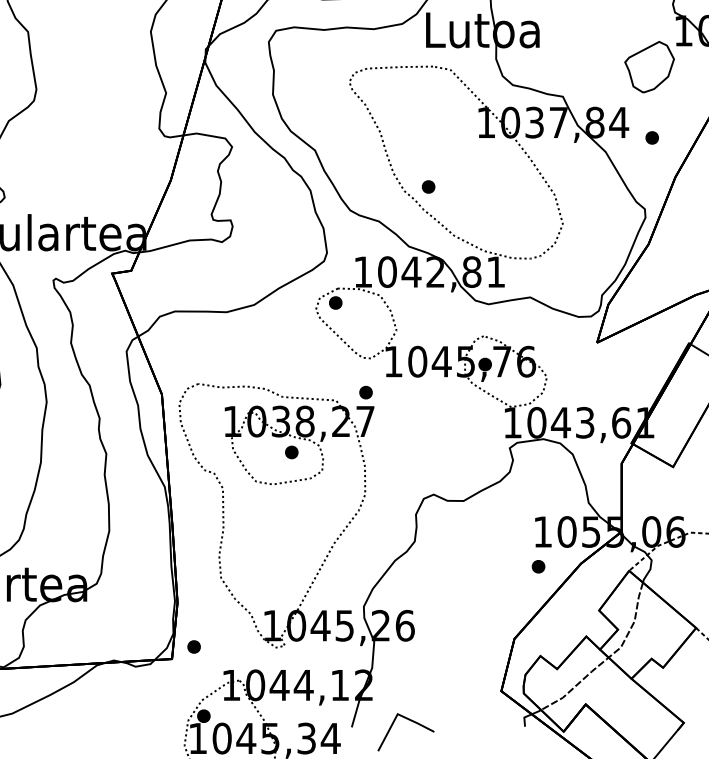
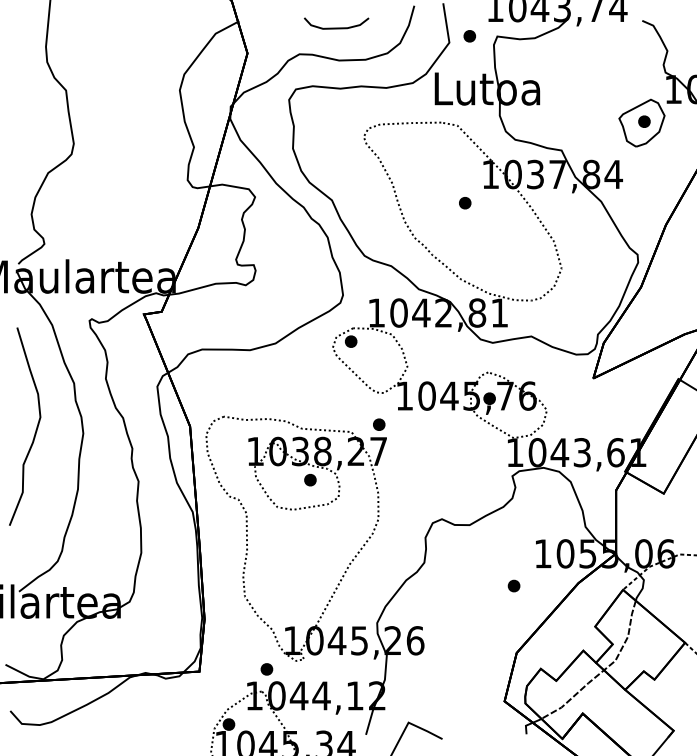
part: (652, 137) -> (644, 121), moved
part: (428, 187) -> (465, 203), moved
part: (537, 566) -> (513, 585), moved
part: (193, 647) -> (266, 669), moved

